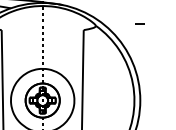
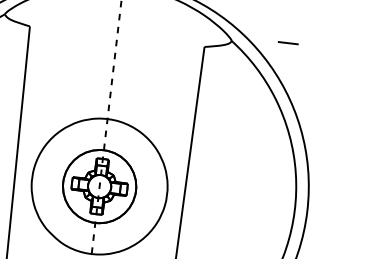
part: (139, 23) -> (286, 42), moved

